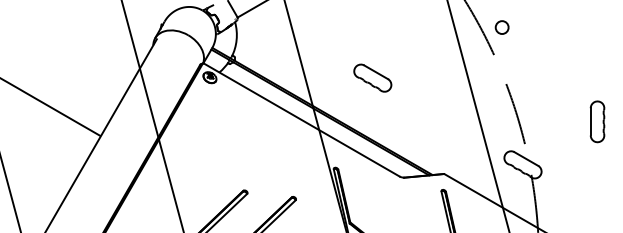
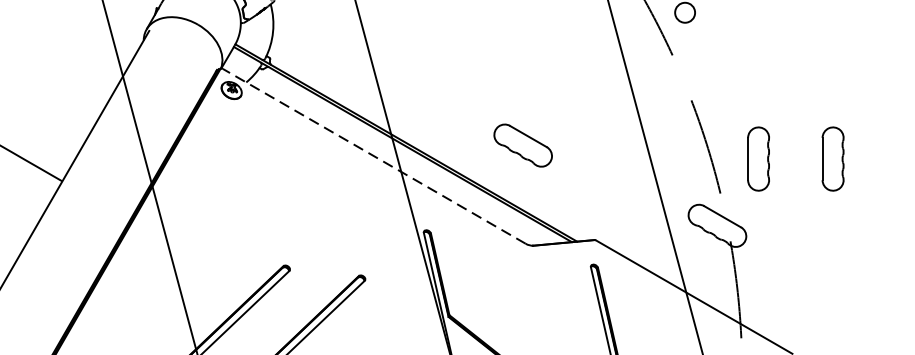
part: (372, 77) -> (522, 144), moved
line: (301, 120) -> (373, 156), solid -> dashed
part: (549, 121) -> (758, 158), added

